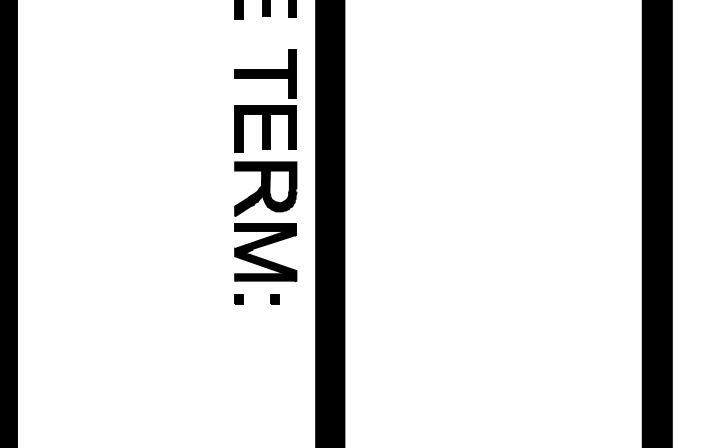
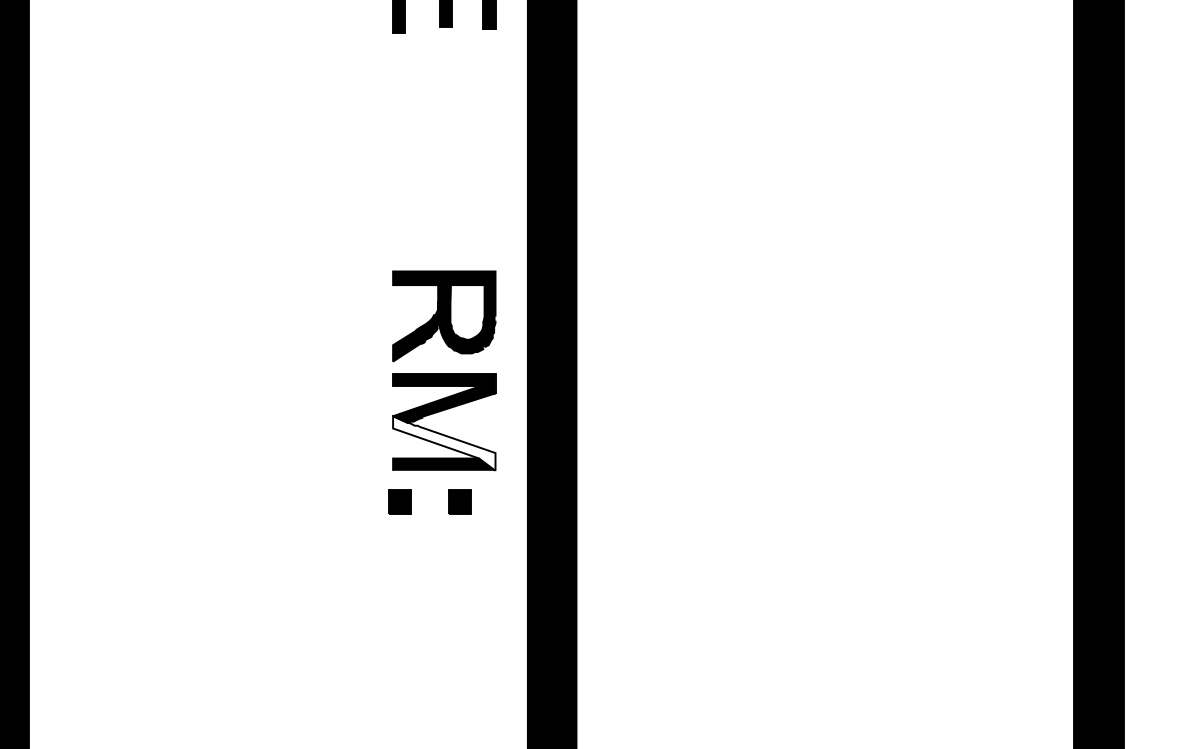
part: (265, 100) -> (443, 167), removed
fill: (265, 264) -> (443, 442), removed
part: (238, 299) -> (398, 500), size x1.6
part: (274, 299) -> (458, 500), size x1.6

